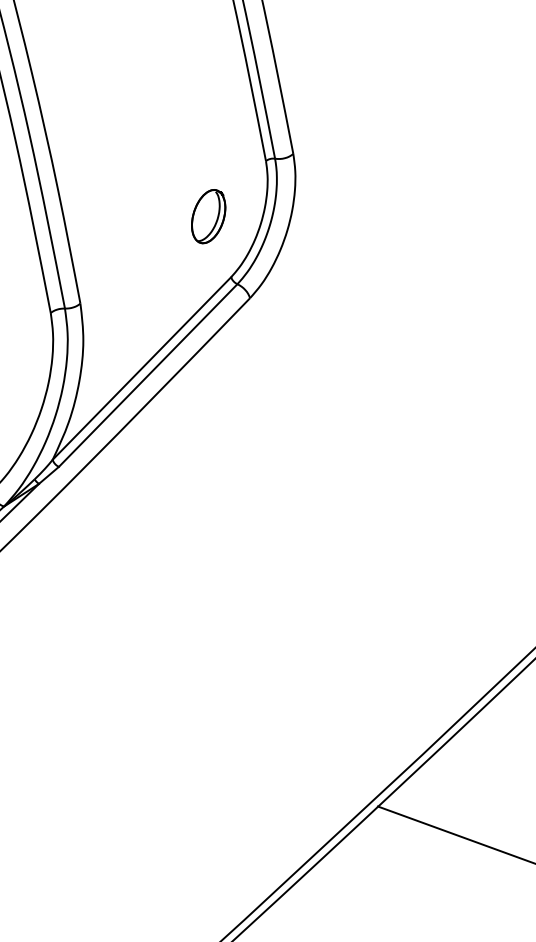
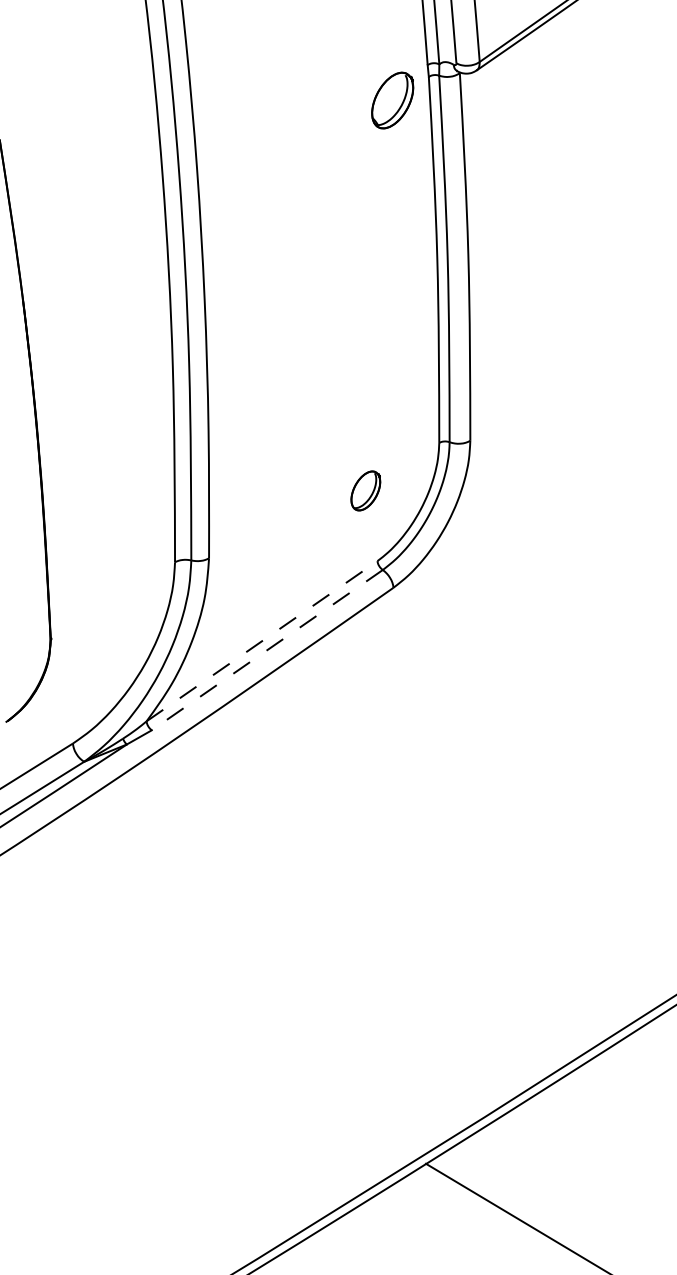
part: (208, 216) -> (365, 490), size x0.7
line: (142, 367) -> (262, 640), solid -> dashed
line: (148, 375) -> (267, 650), solid -> dashed

